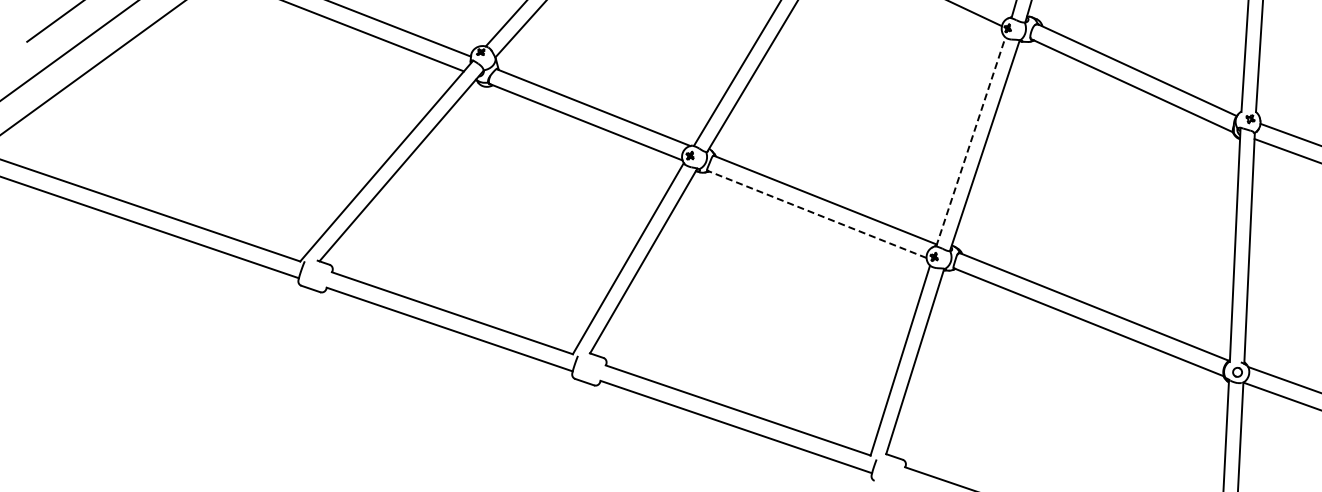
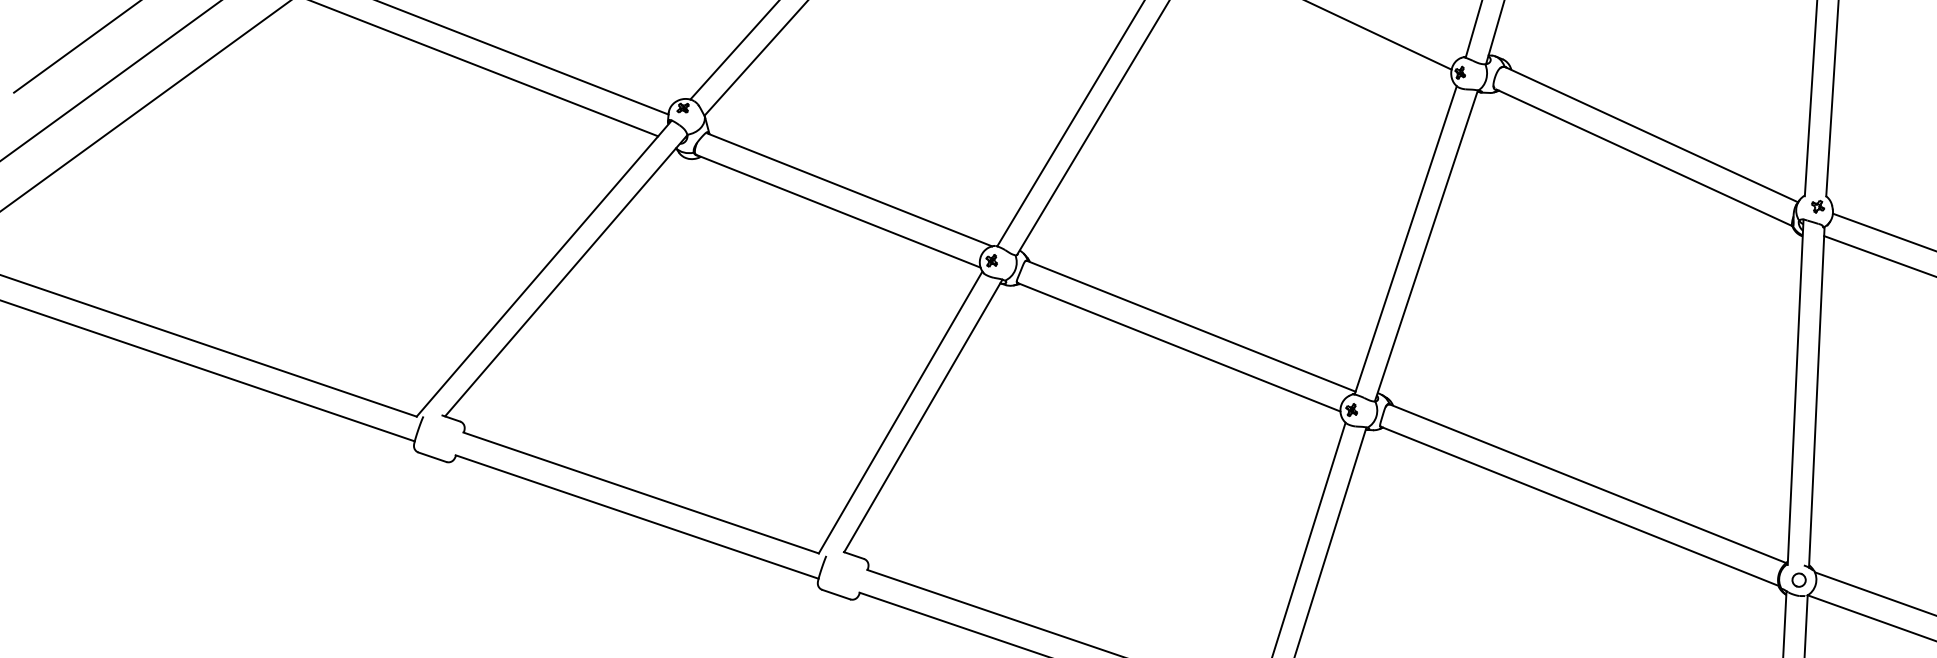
line: (971, 141) -> (1406, 239), dashed -> solid
line: (817, 214) -> (1179, 347), dashed -> solid

